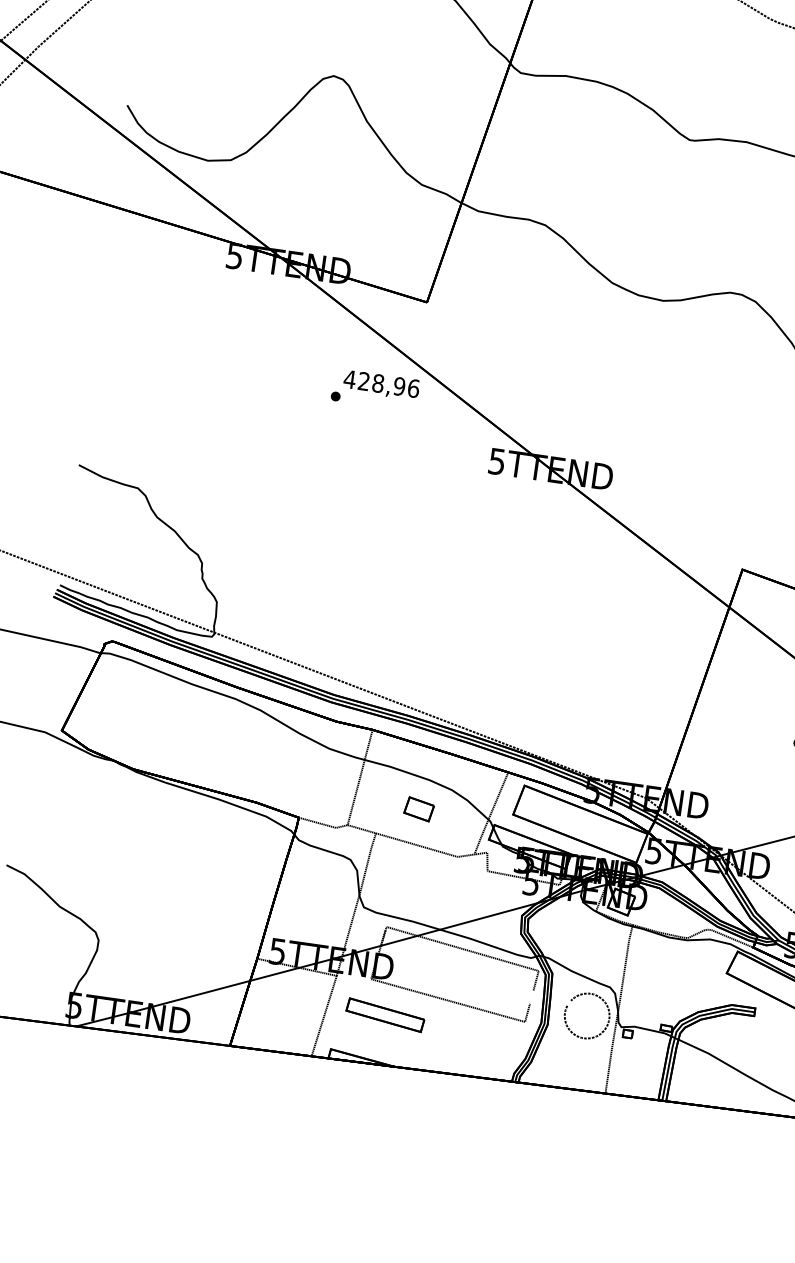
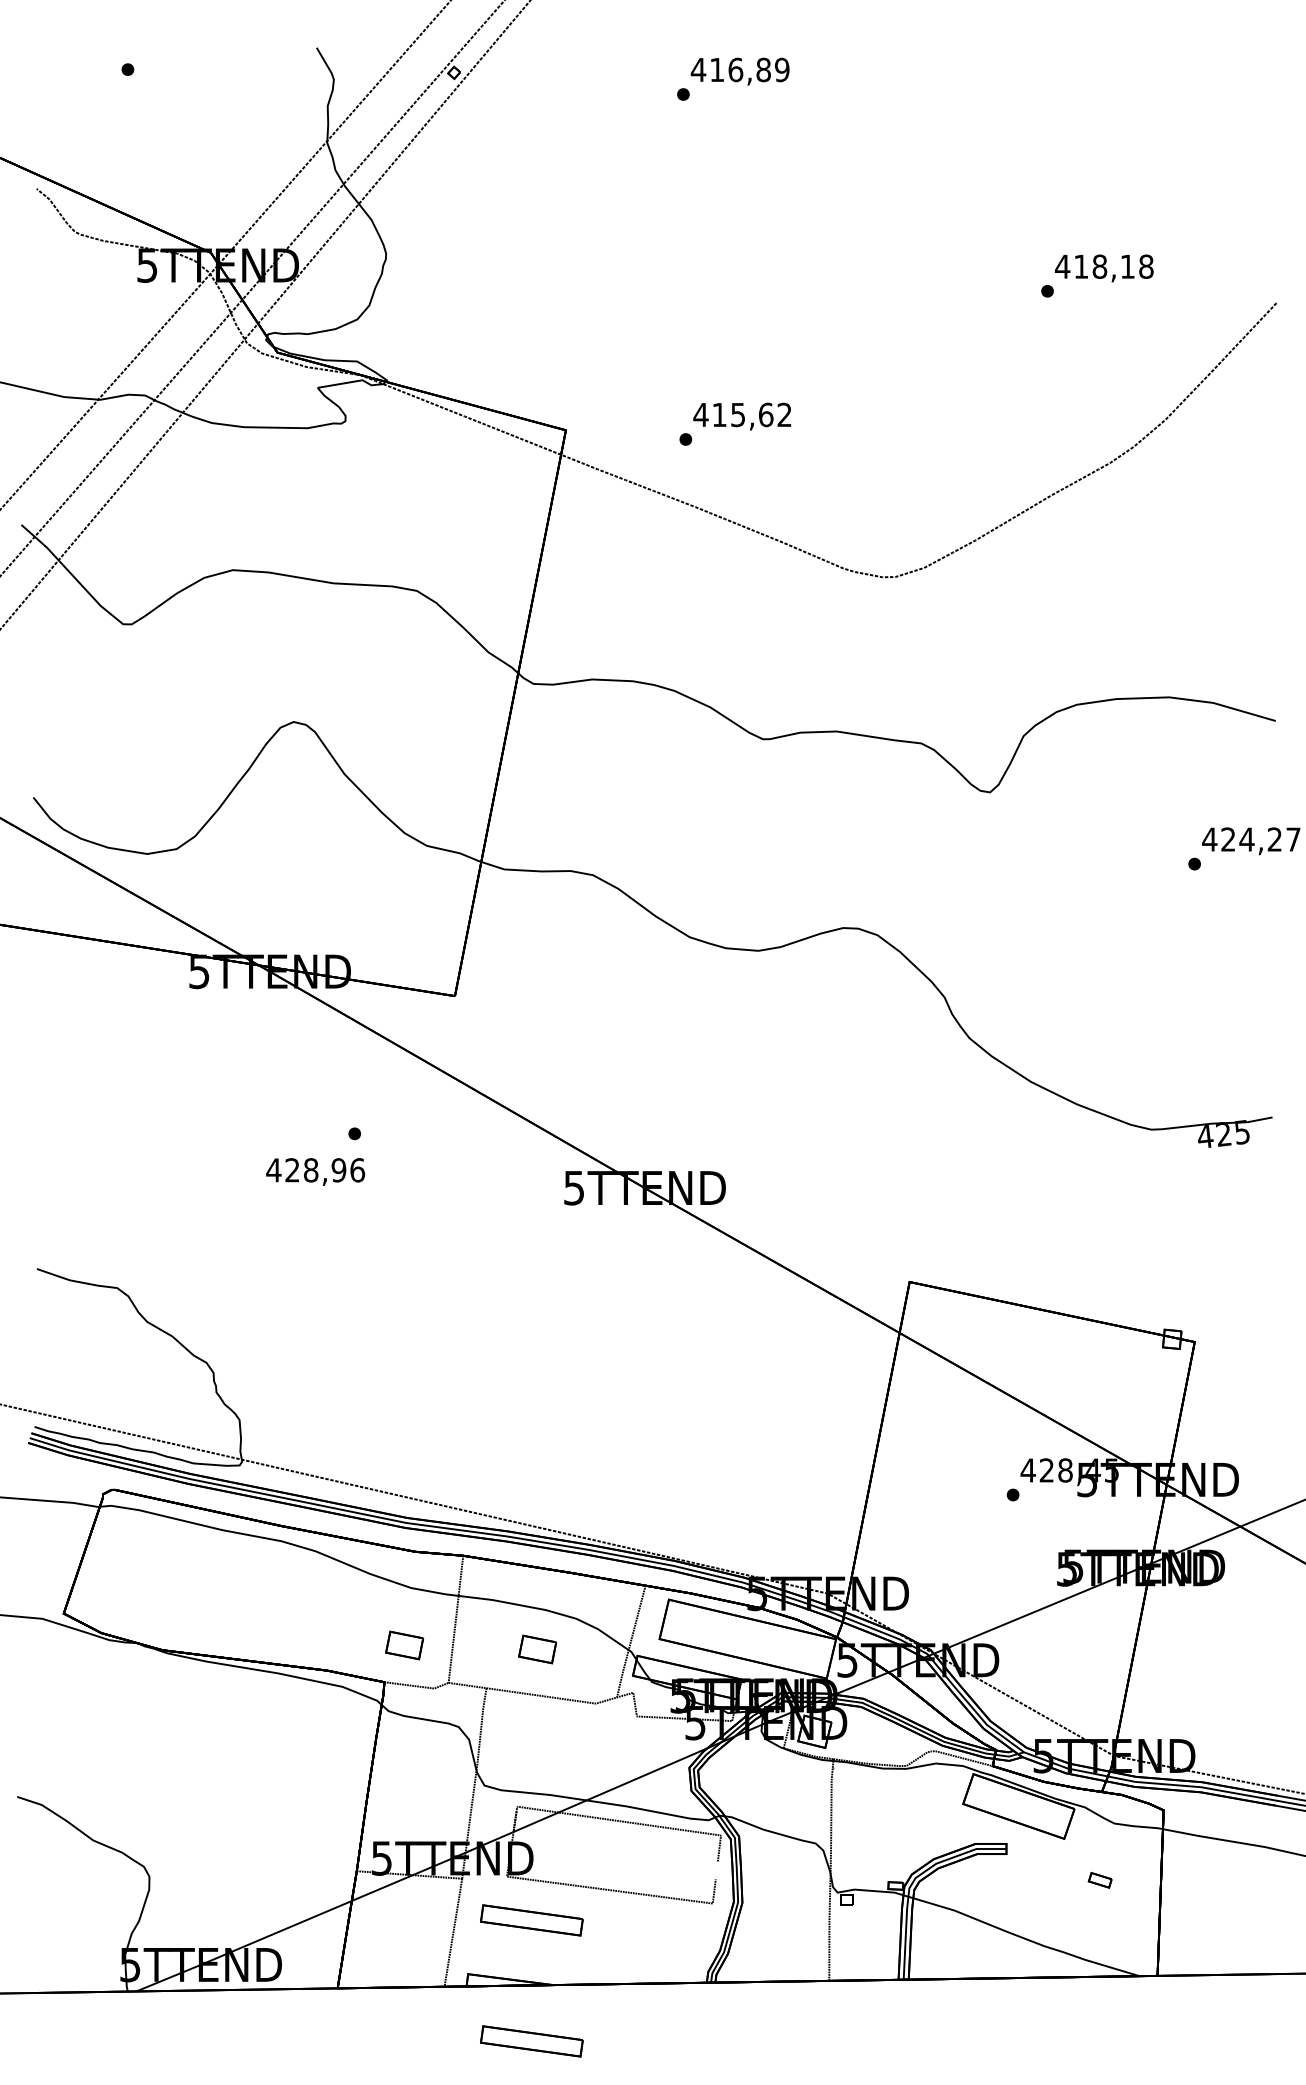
text: (381, 384) -> (315, 1171), moved
part: (318, 791) -> (404, 1645), added
curve: (574, 998) -> (772, 1864), removed
part: (371, 1107) -> (531, 2041), added

